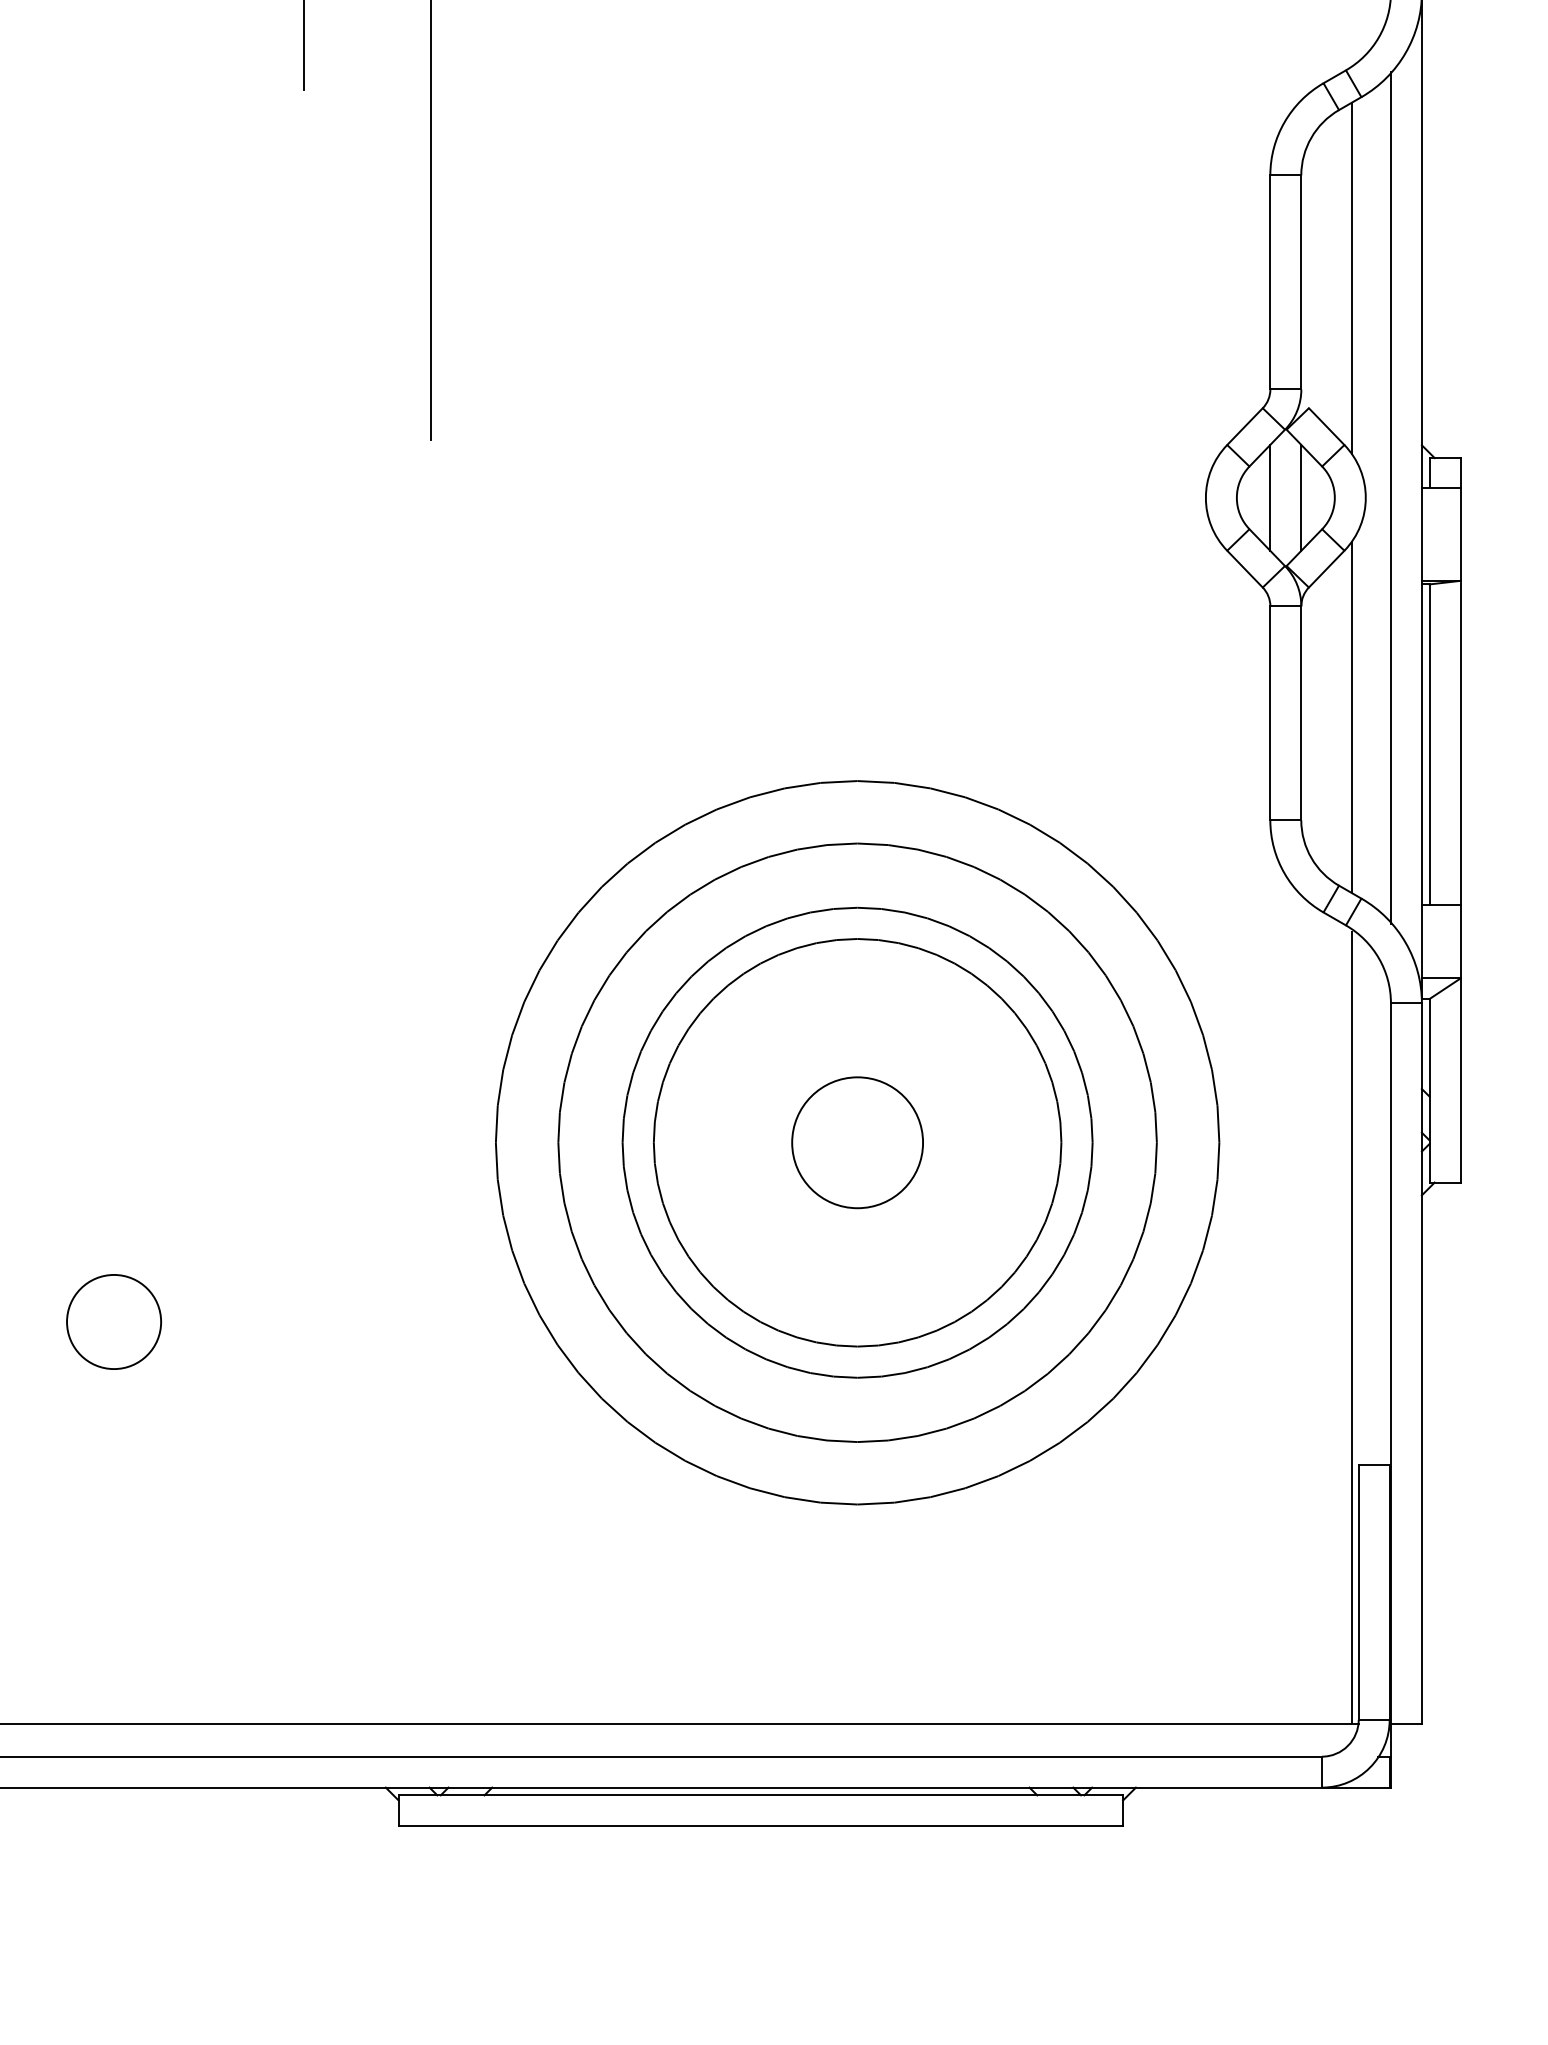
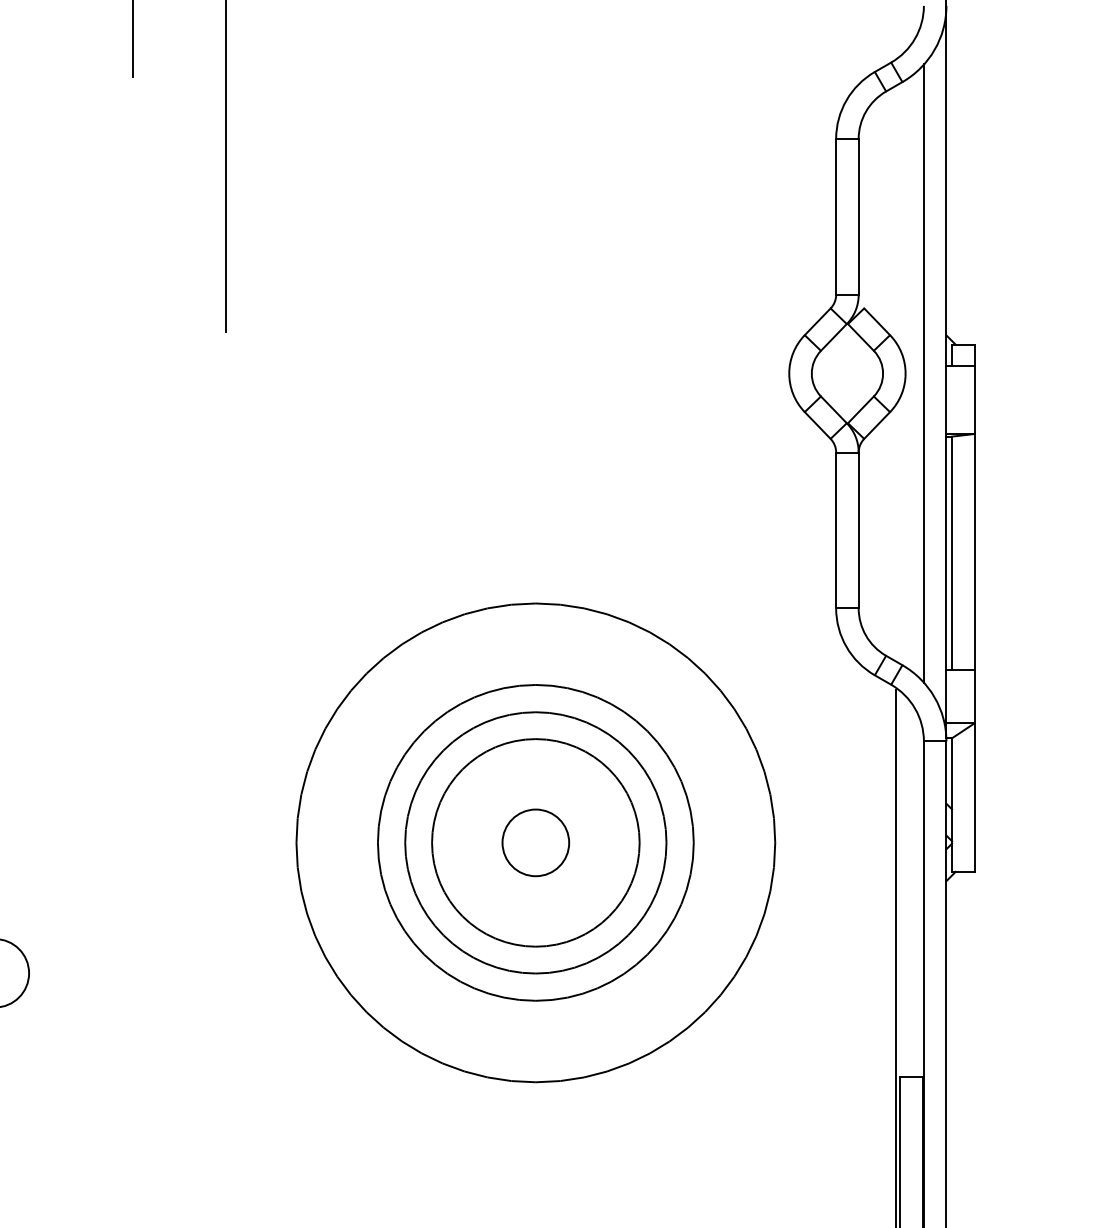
line: (1352, 278) -> (895, 214), removed
line: (1270, 497) -> (836, 373), removed
line: (1301, 497) -> (858, 373), removed
line: (1352, 716) -> (895, 532), removed
circle: (857, 1142) -> (535, 842), size x0.6
circle: (857, 1142) -> (535, 842), size x0.6
circle: (857, 1142) -> (535, 842), size x0.7
circle: (857, 1142) -> (535, 842), size x0.7
circle: (857, 1142) -> (535, 842), size x1.4

